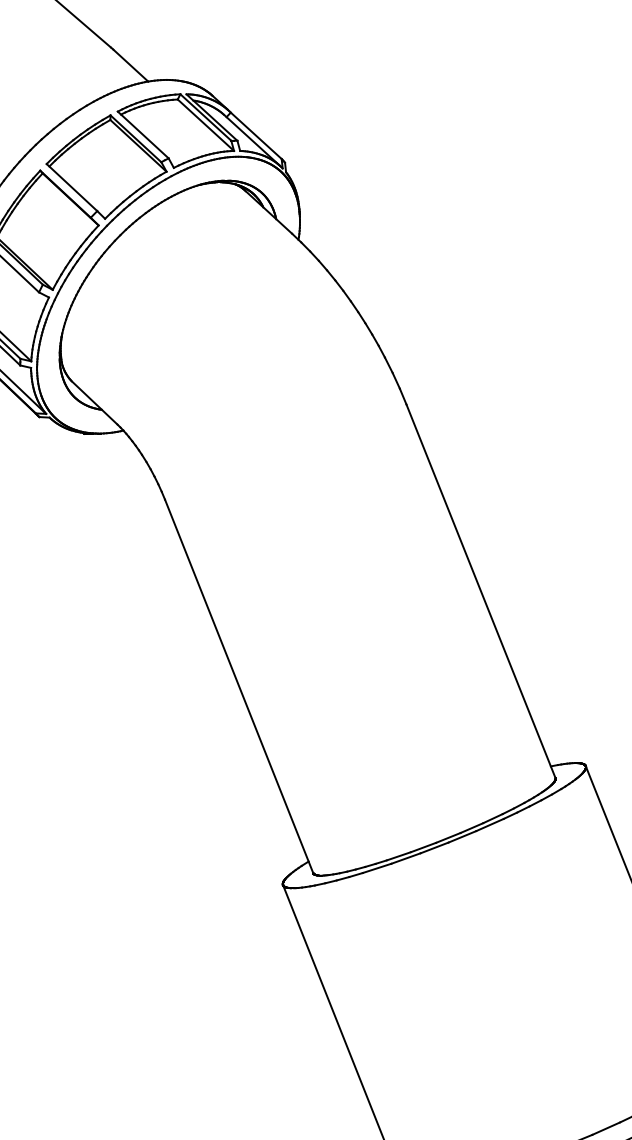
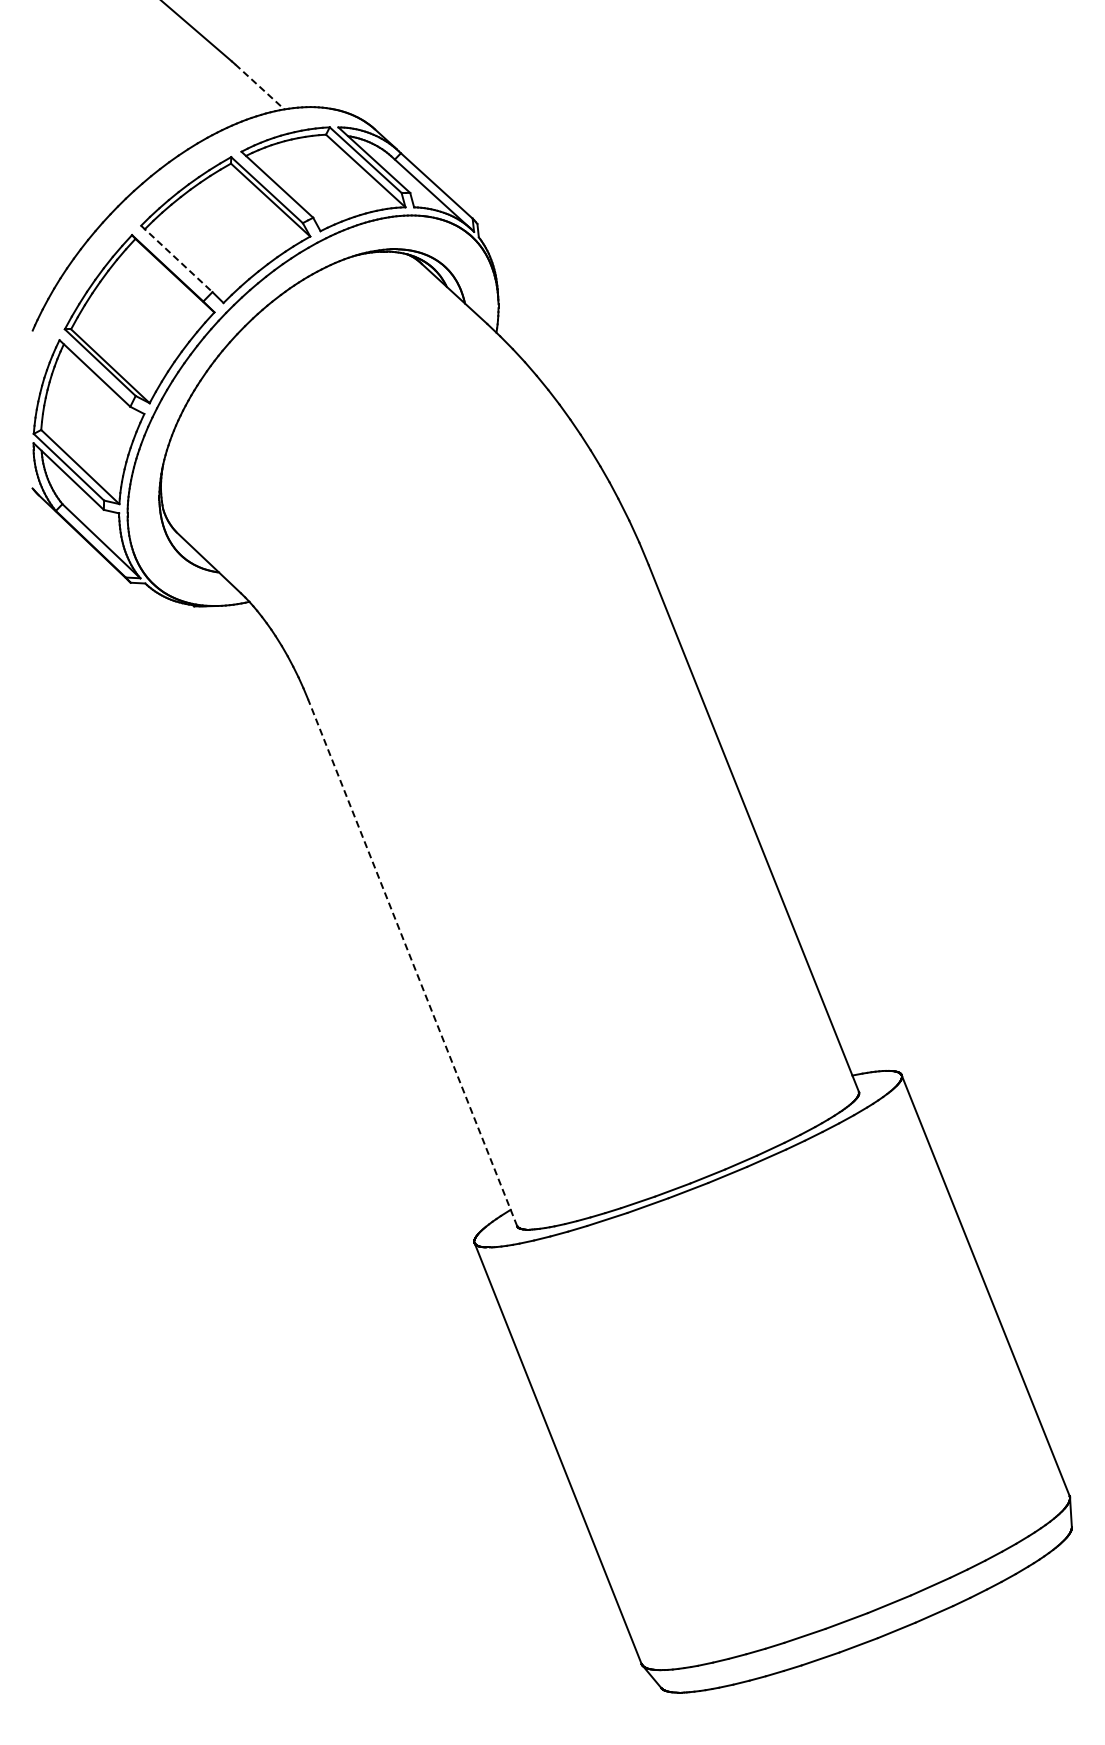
line: (131, 66) -> (260, 87), solid -> dashed
line: (71, 187) -> (176, 258), solid -> dashed
line: (239, 686) -> (412, 962), solid -> dashed

